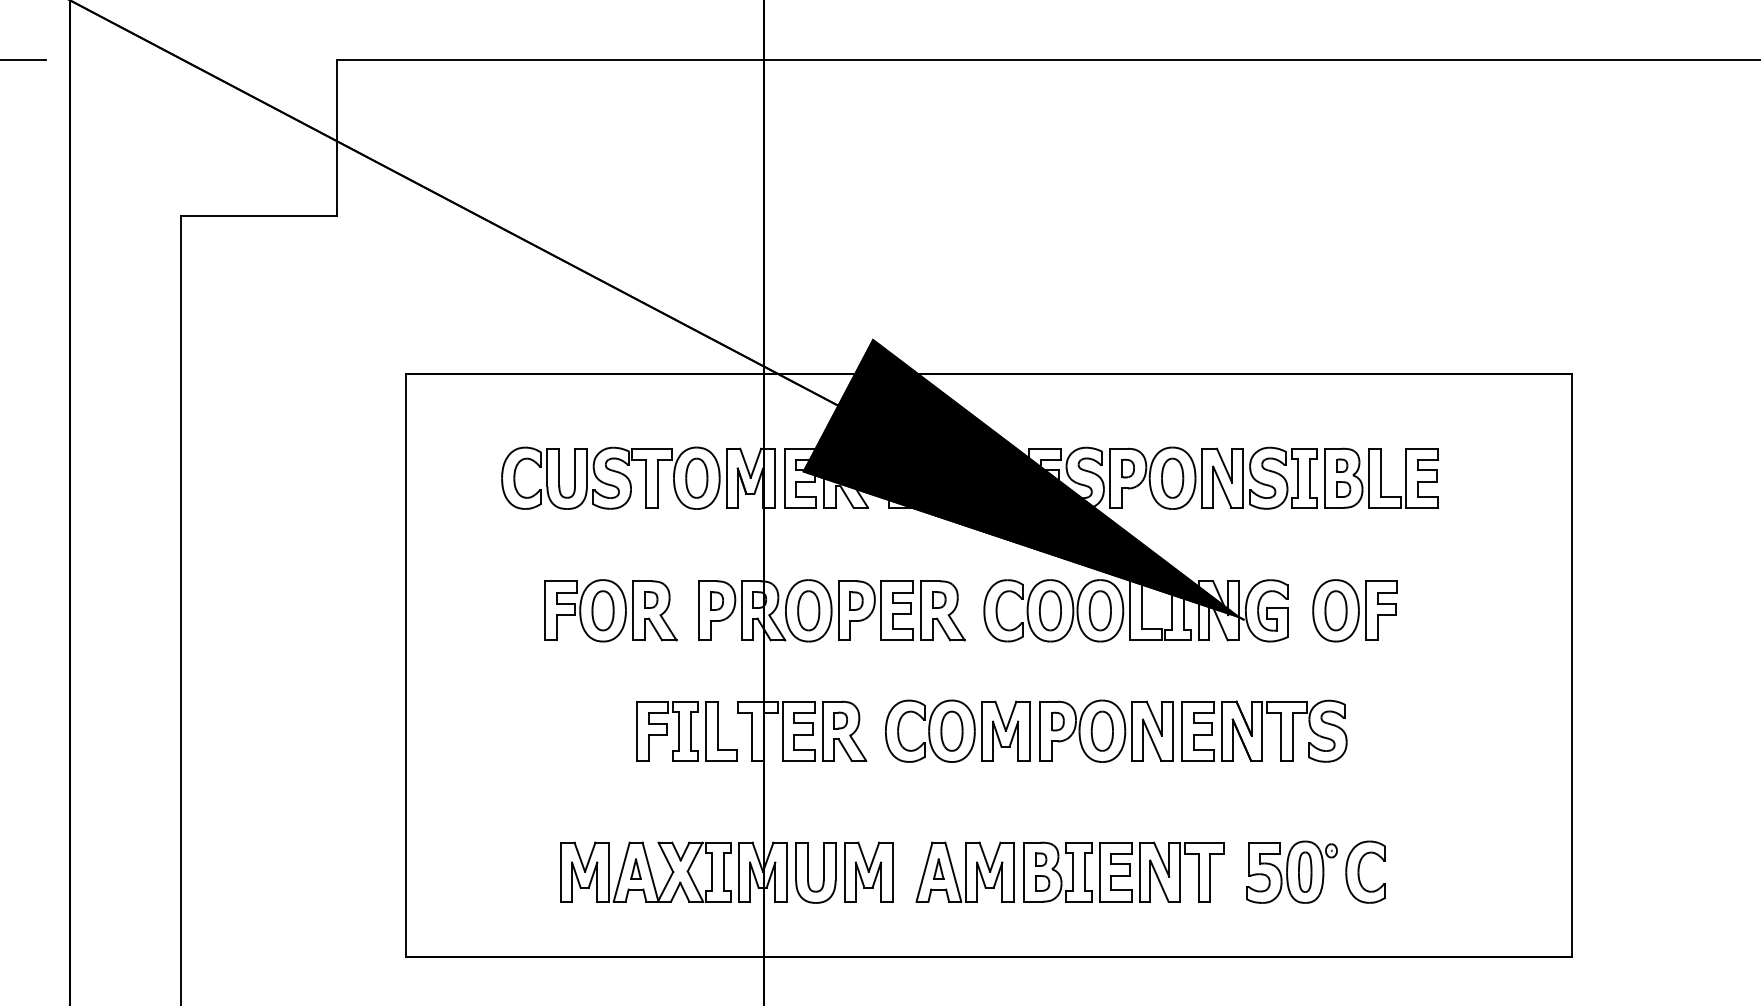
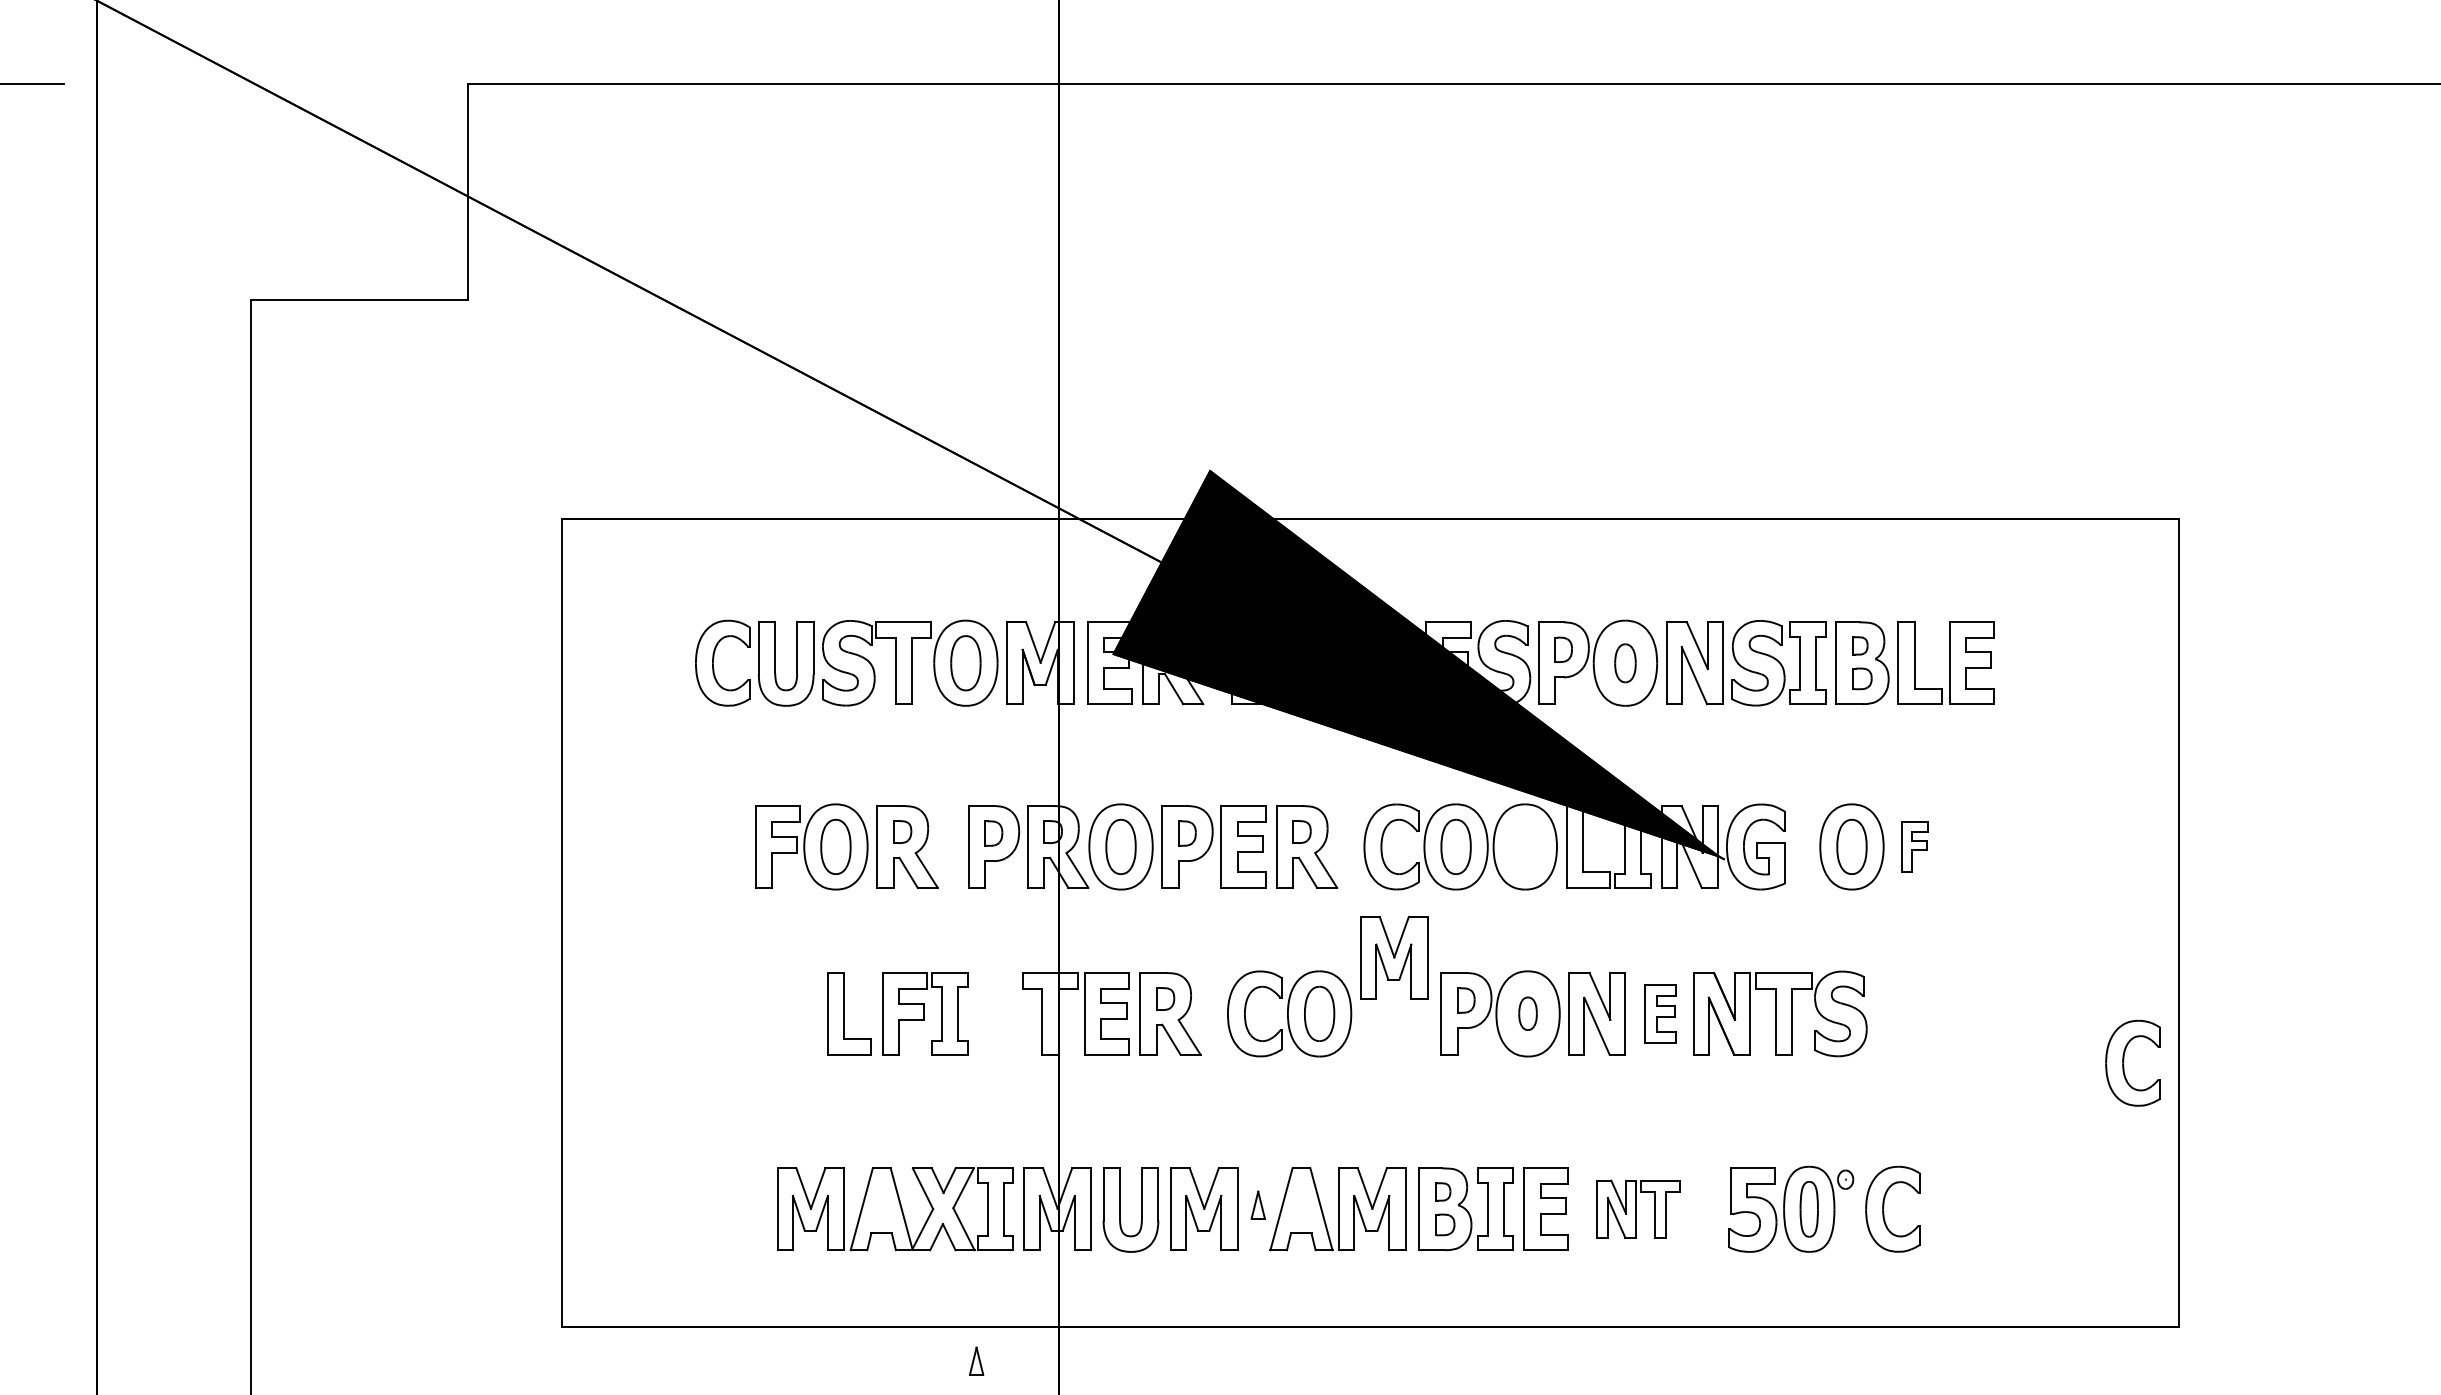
part: (1172, 478) -> (1625, 663), size x0.7
part: (1099, 610) -> (1524, 846), removed
part: (1381, 610) -> (1914, 846), size x0.6
part: (721, 730) -> (849, 1013), moved
part: (1006, 730) -> (1394, 957), moved
part: (1101, 730) -> (1527, 1013), size x0.6
part: (1197, 730) -> (1660, 1013), size x0.7
part: (1532, 764) -> (2124, 1059), added
part: (635, 868) -> (976, 1360), moved
part: (938, 868) -> (1257, 1204), moved
part: (1182, 872) -> (1638, 1209), size x0.7

